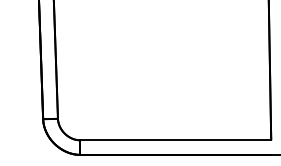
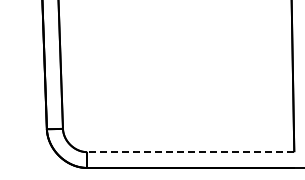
line: (175, 140) -> (190, 152), solid -> dashed

